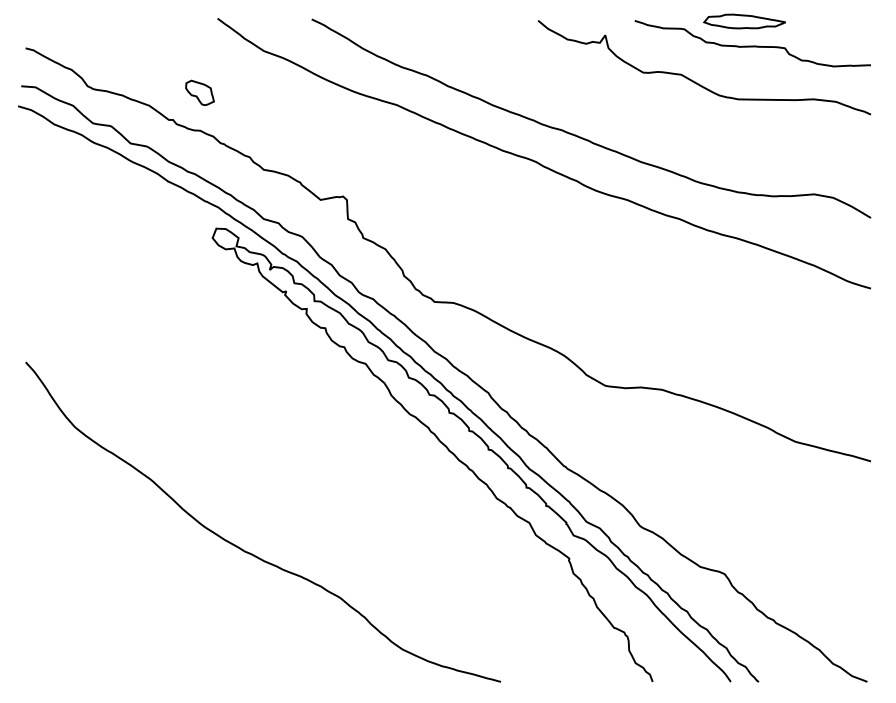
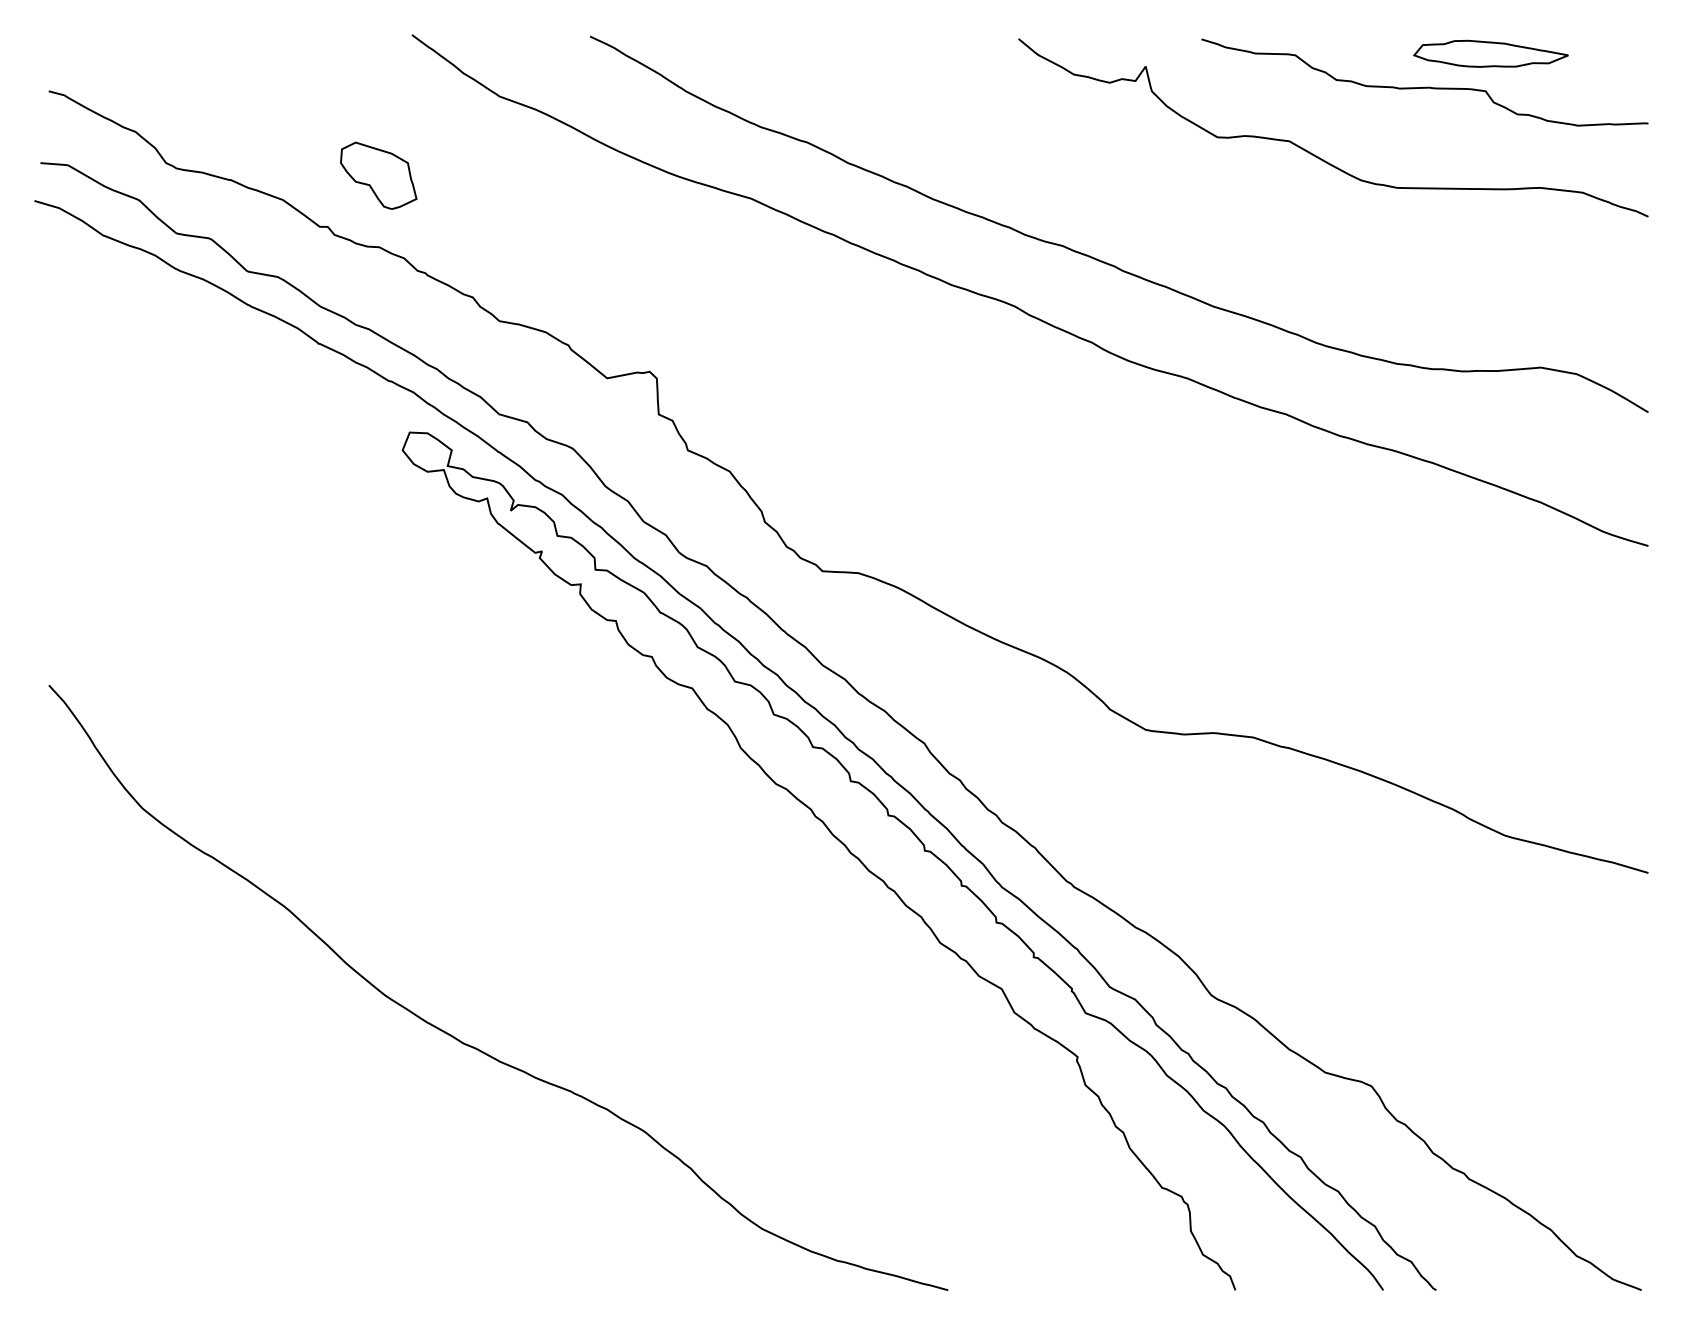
part: (744, 21) -> (1490, 53), moved
part: (199, 92) -> (377, 174), size x1.43

